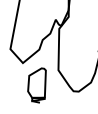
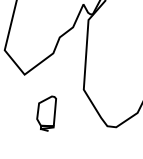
part: (36, 85) -> (45, 113), size x0.6

